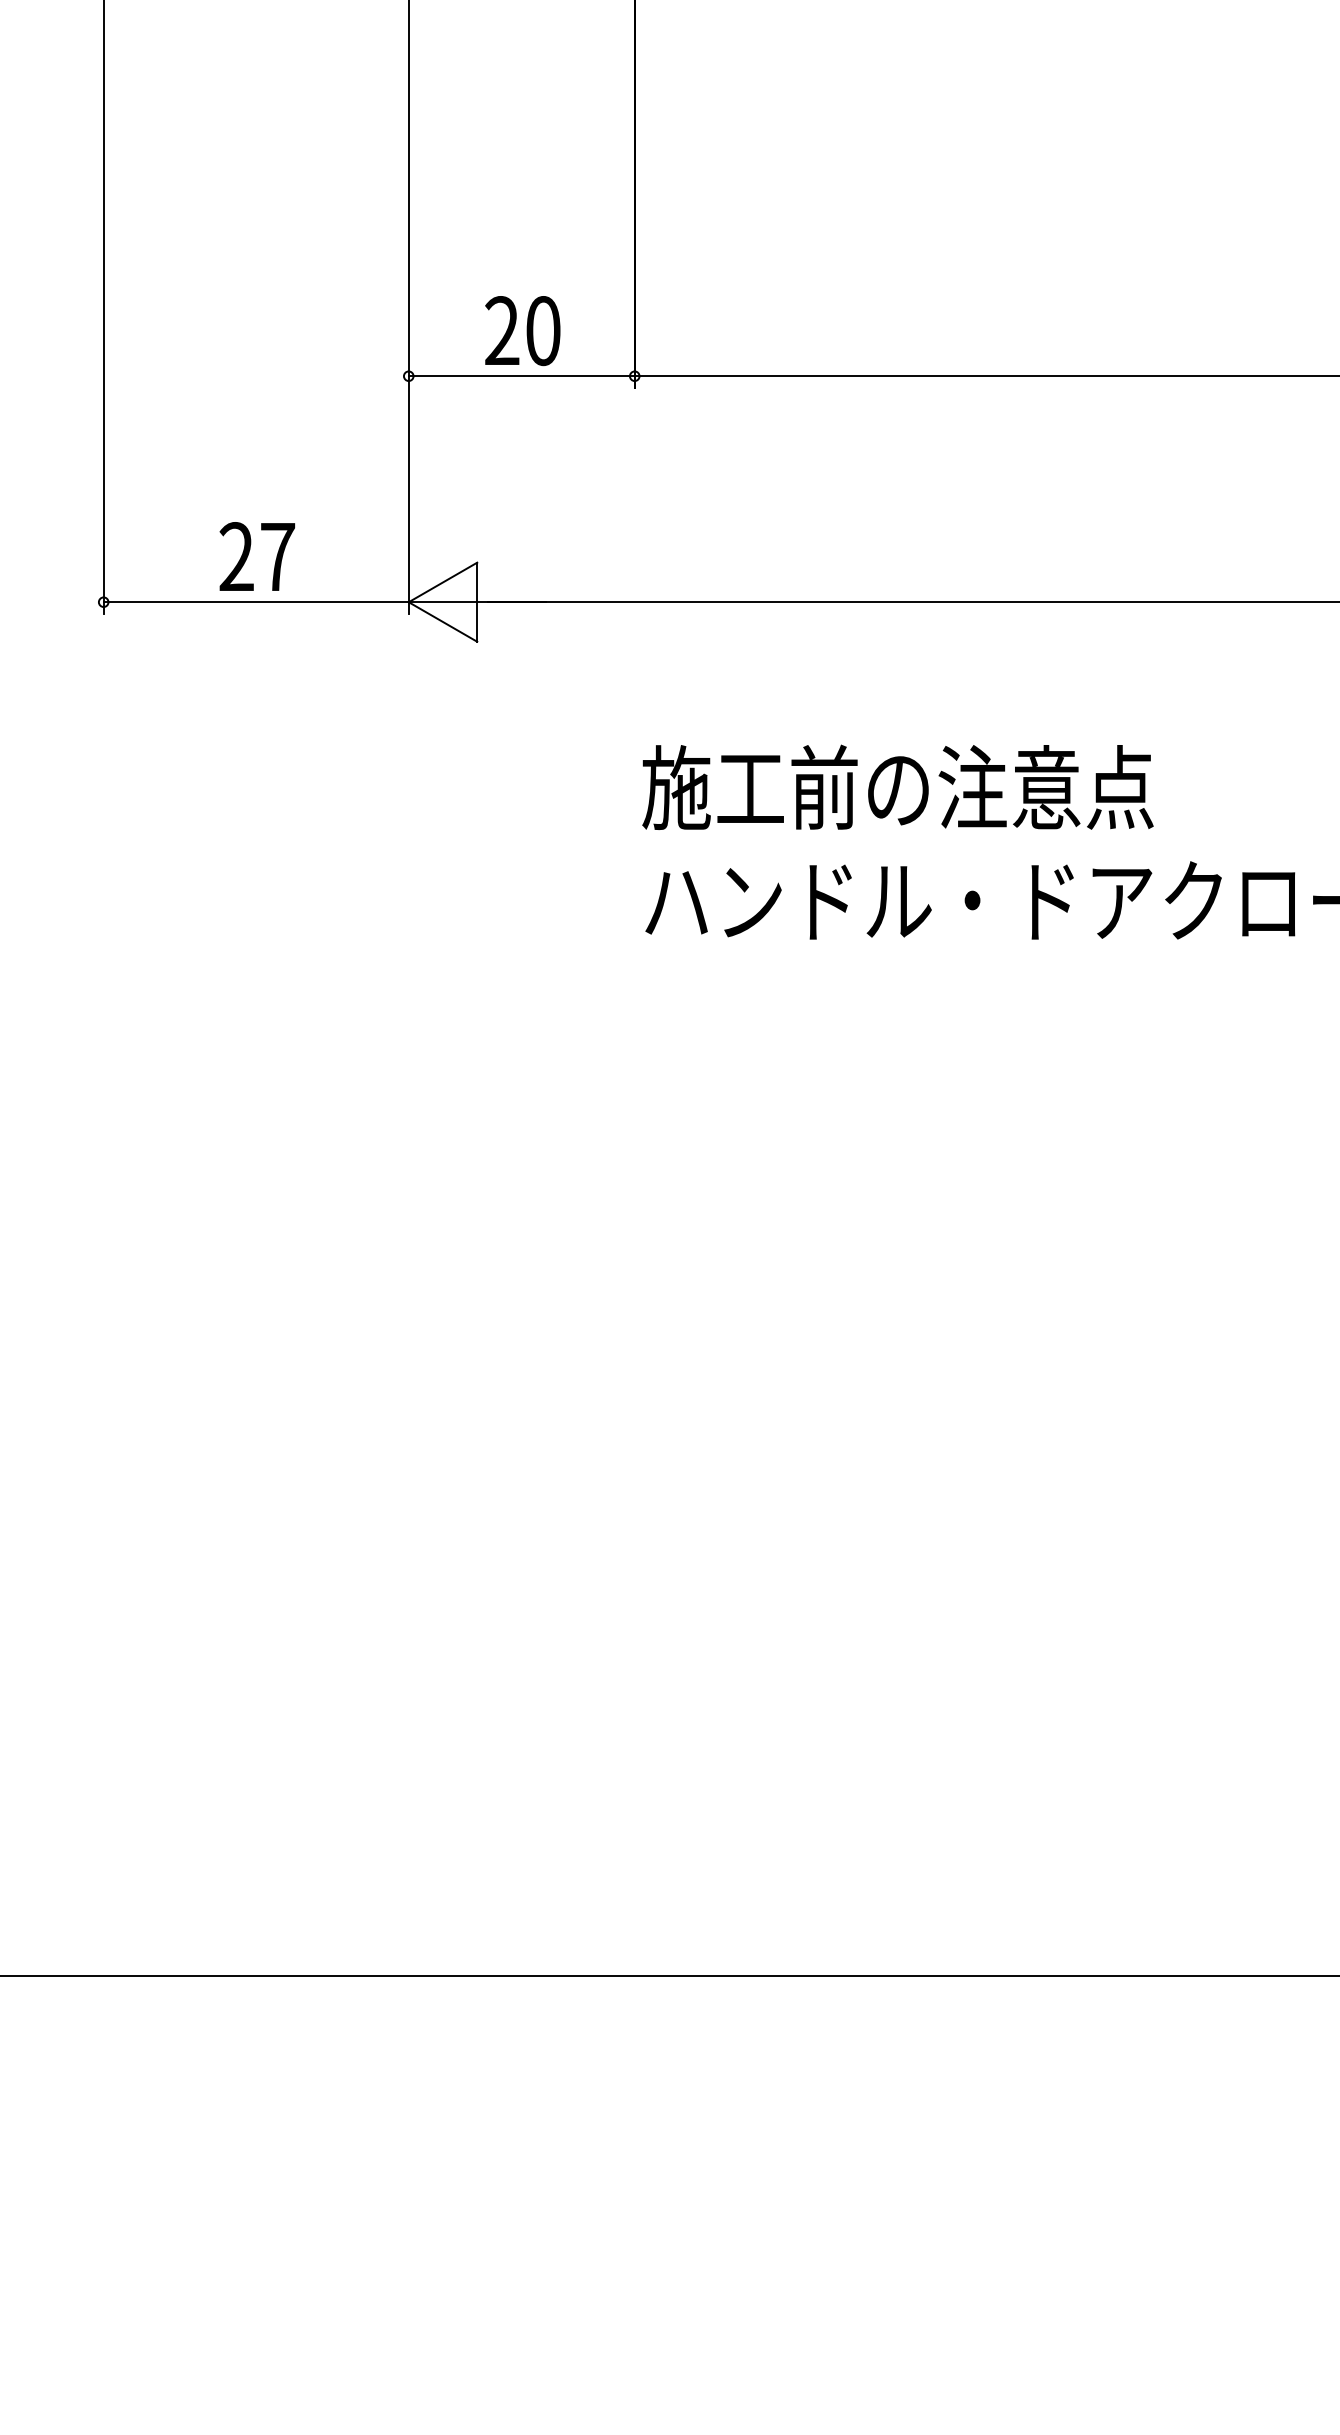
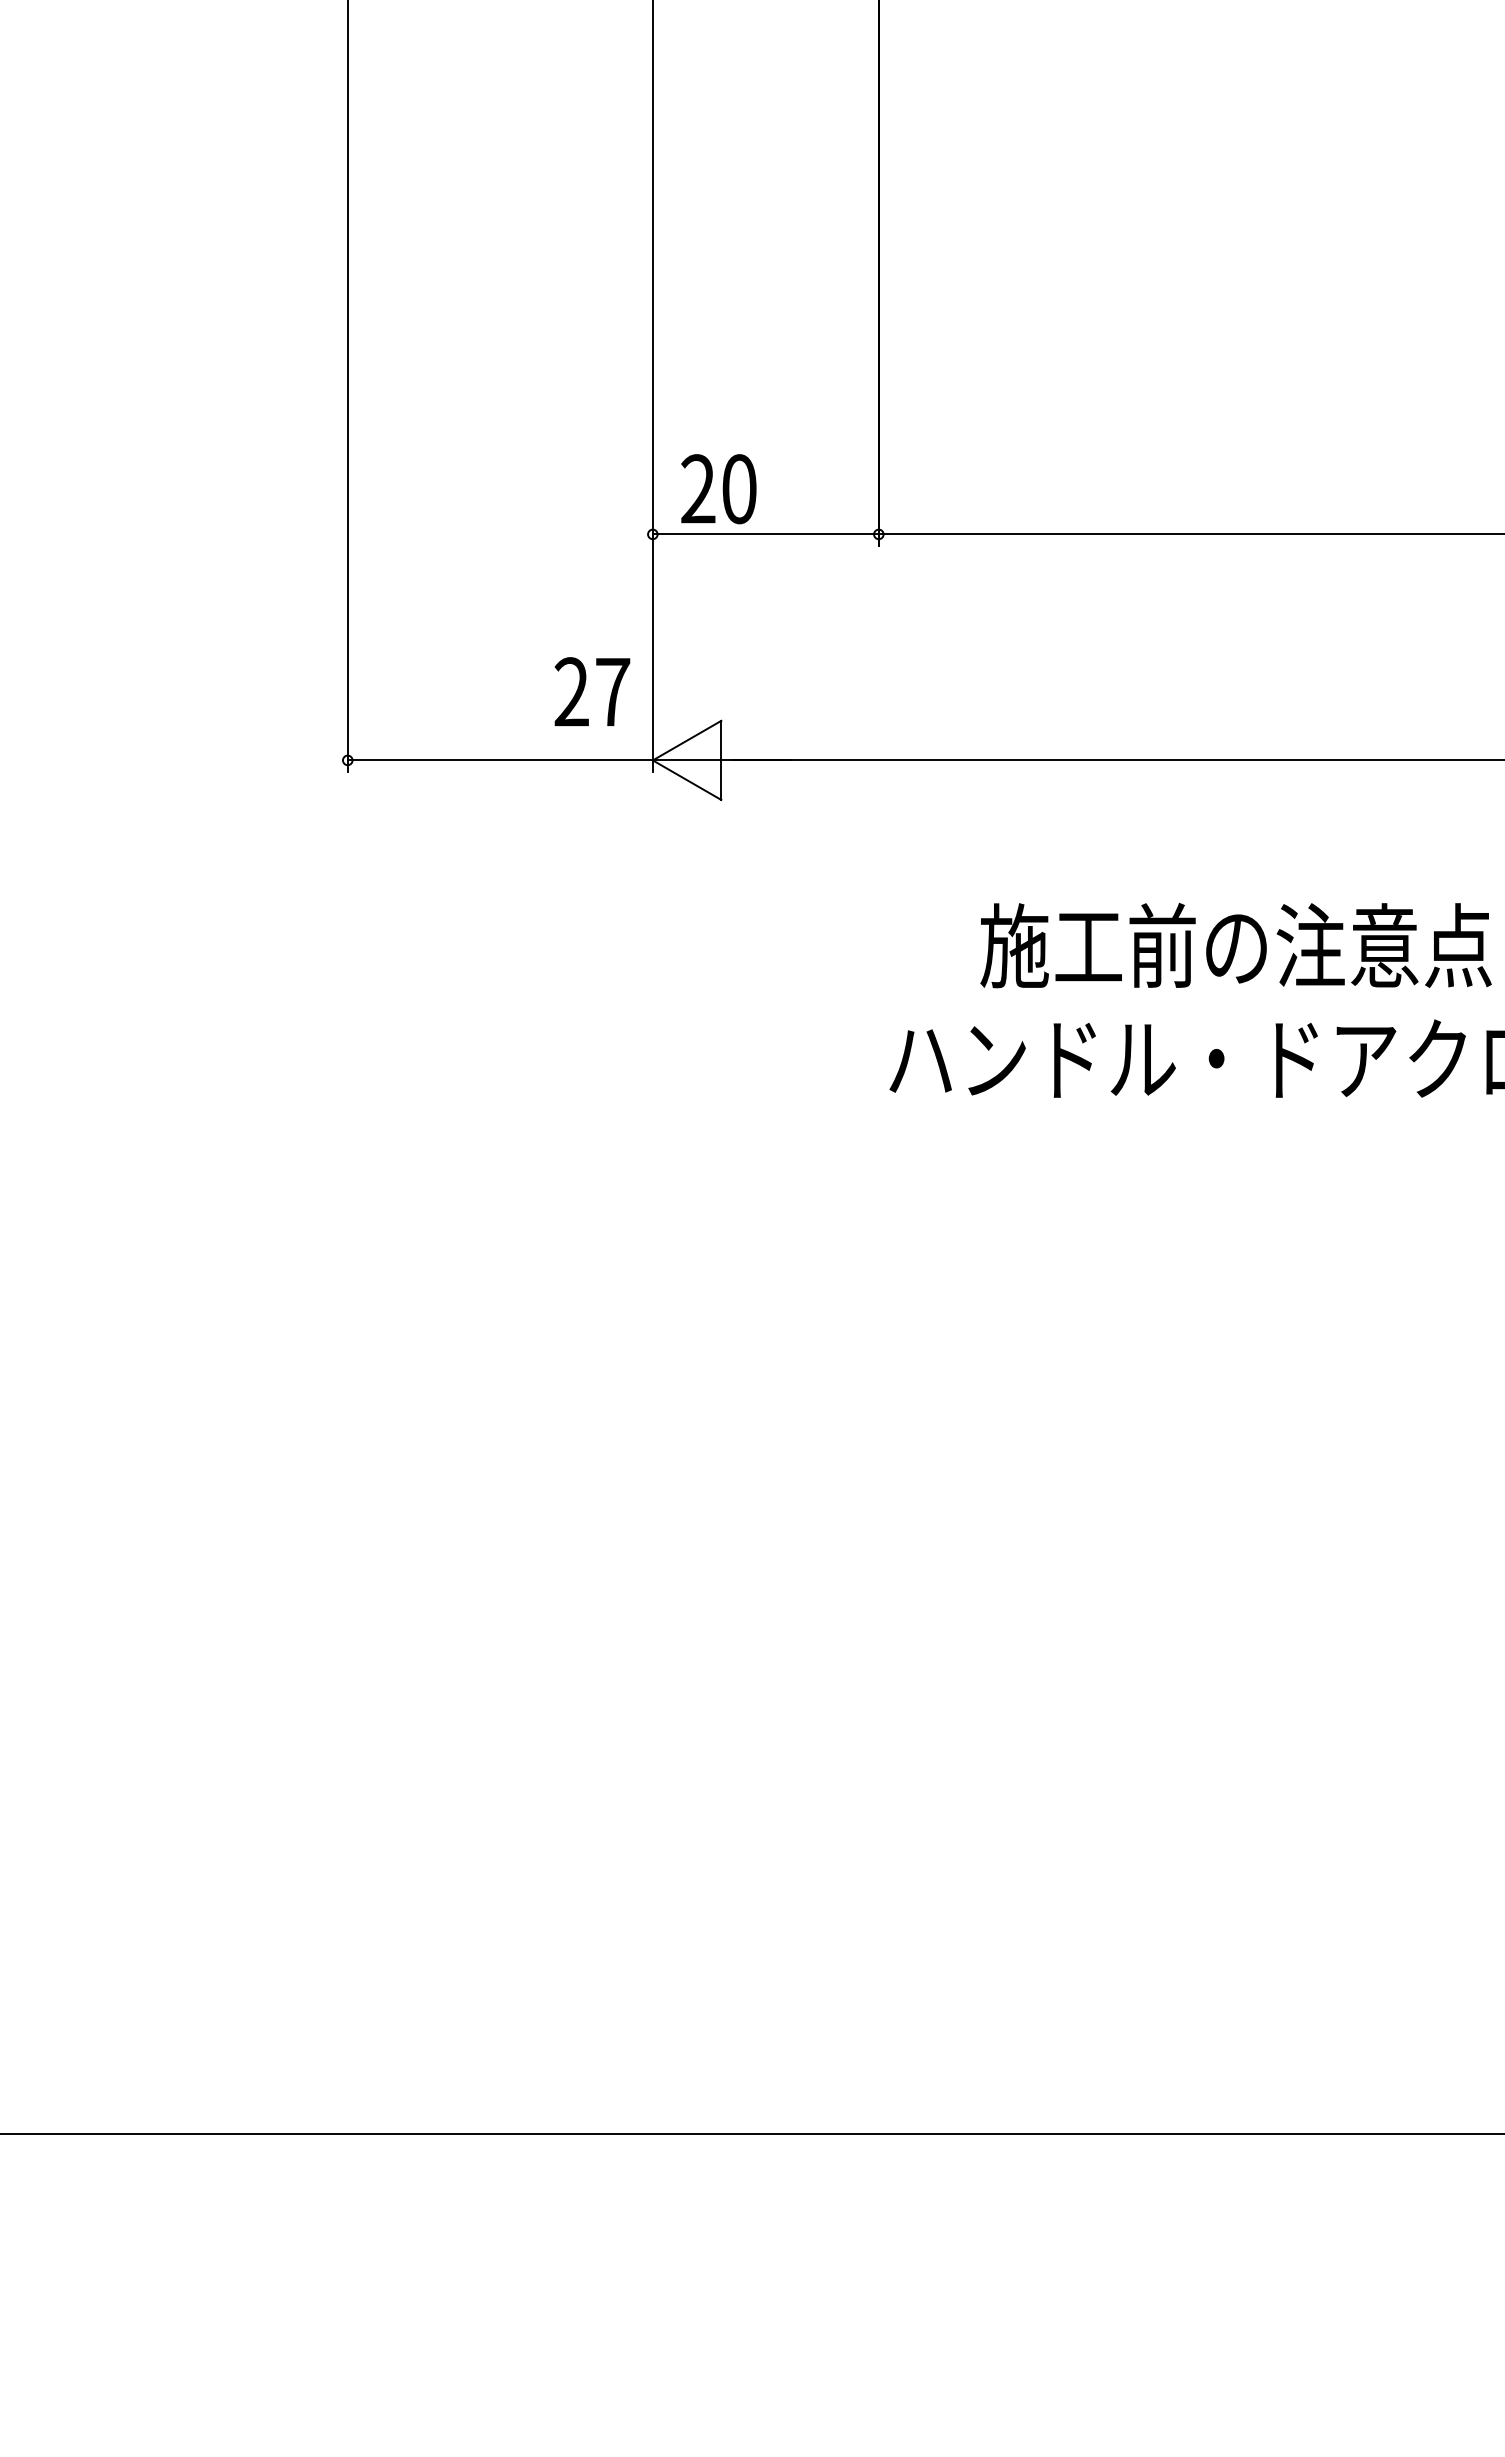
text: (522, 331) -> (718, 489), moved
text: (257, 556) -> (592, 691), moved
text: (897, 787) -> (1235, 945), moved

